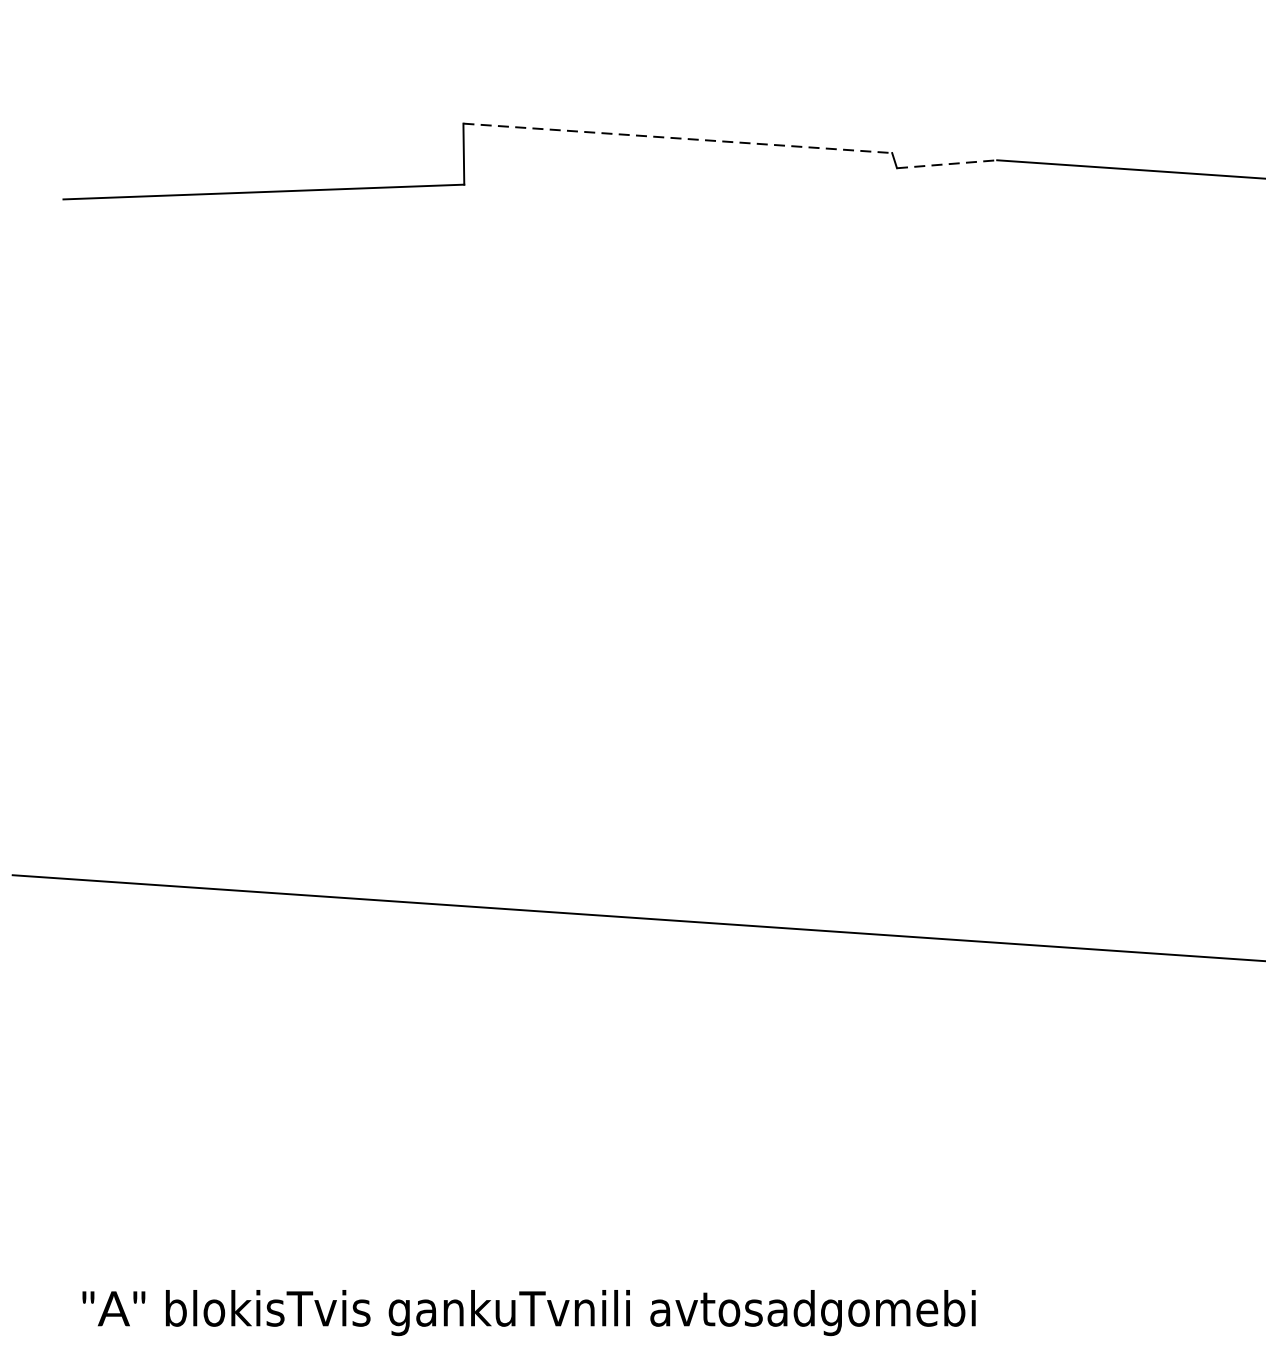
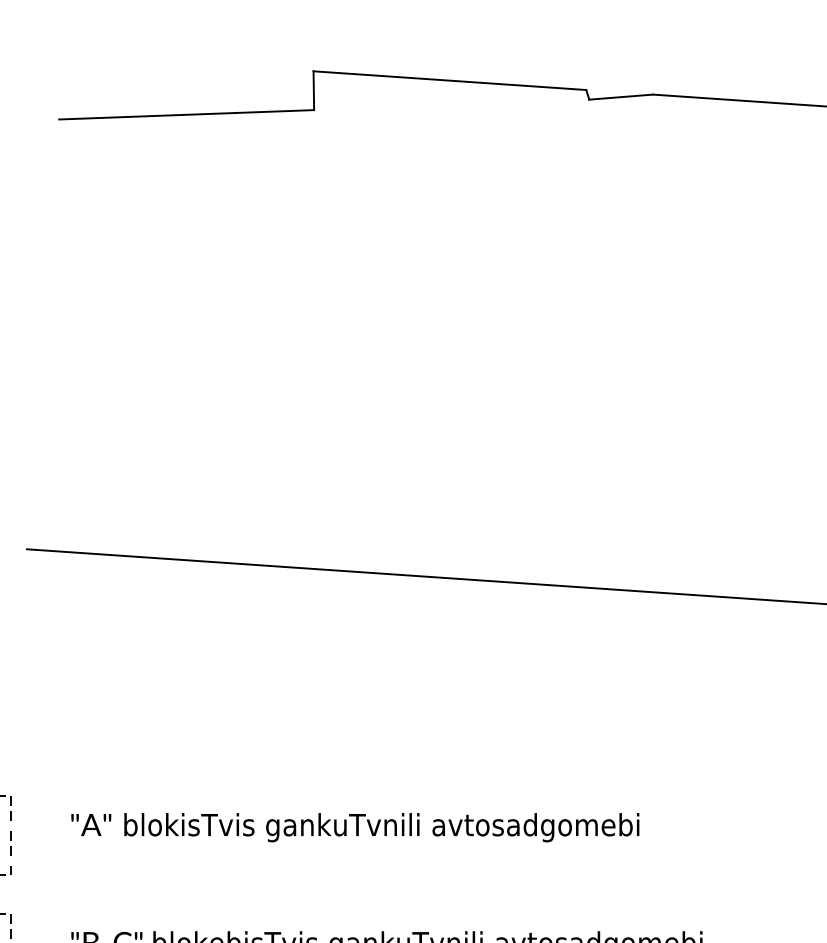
line: (677, 138) -> (449, 80), dashed -> solid
line: (947, 164) -> (621, 97), dashed -> solid

